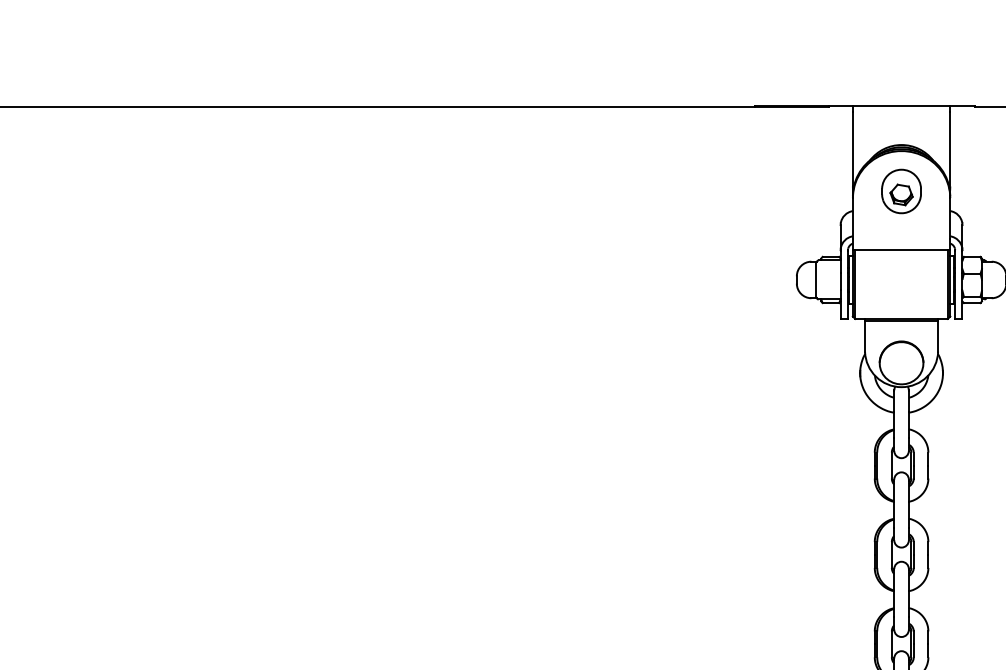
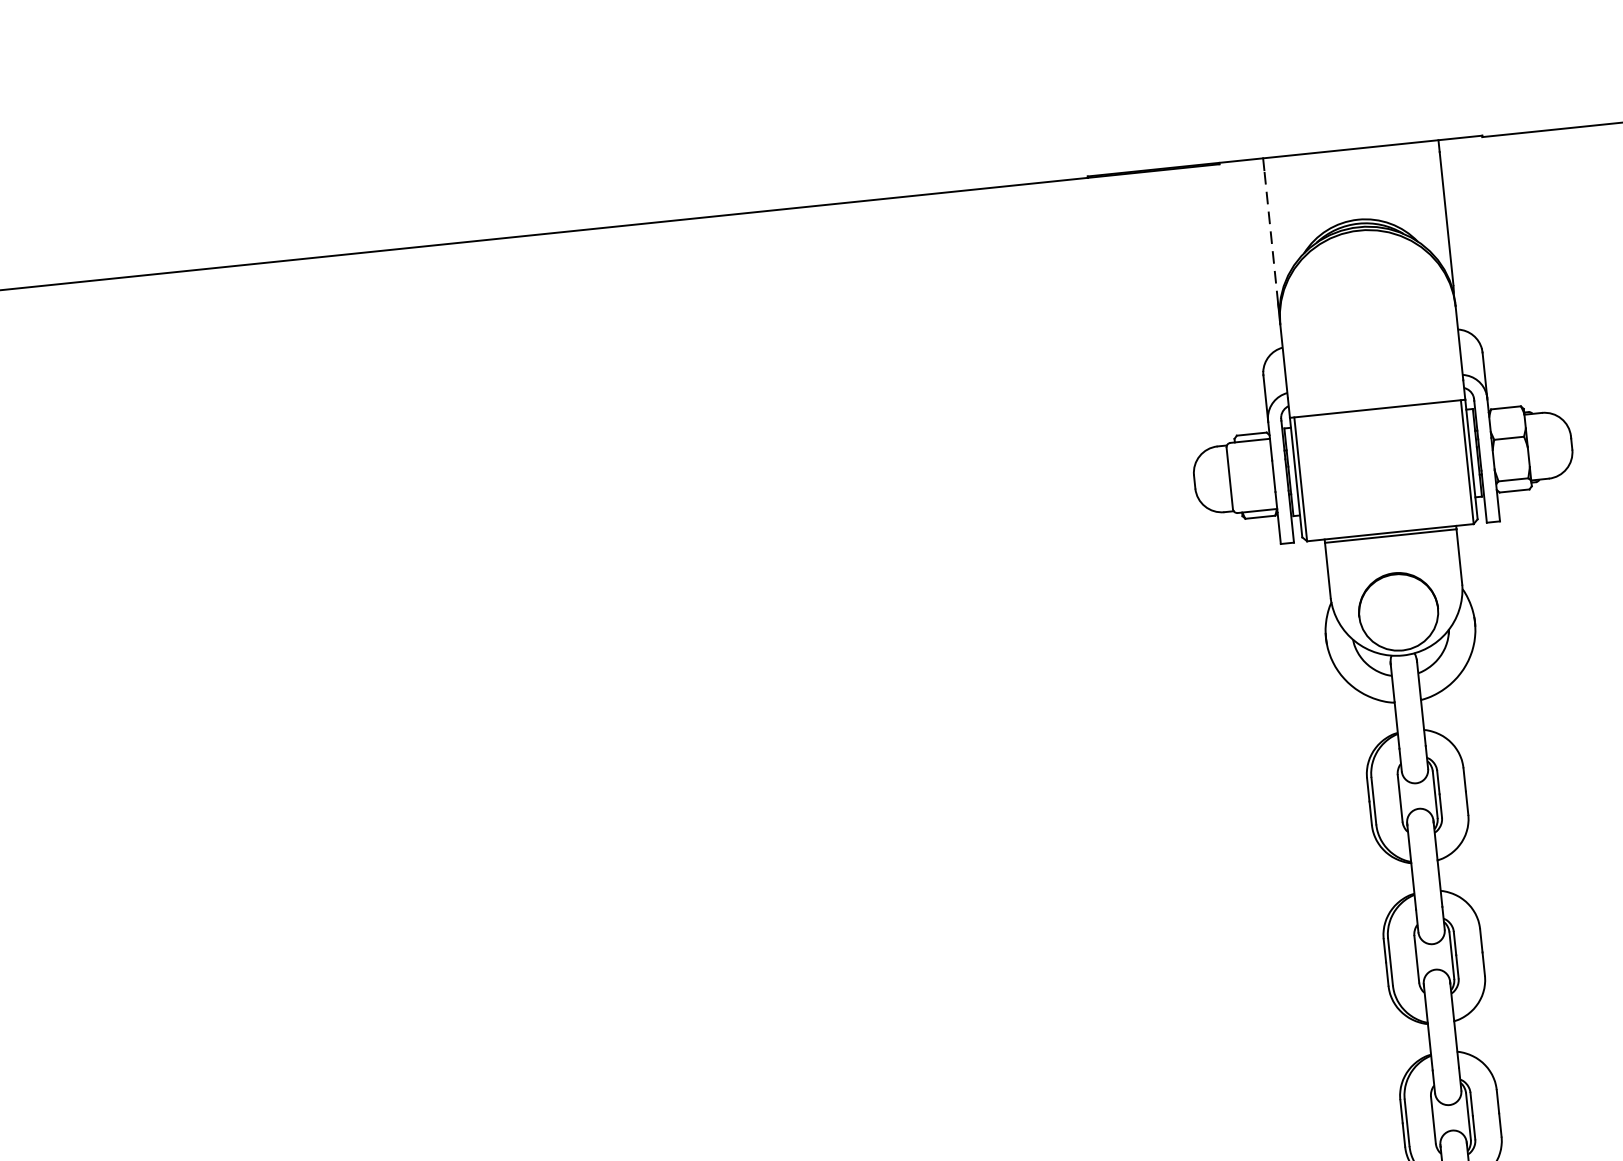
line: (852, 149) -> (1270, 236), solid -> dashed
part: (901, 191) -> (1366, 303), removed

